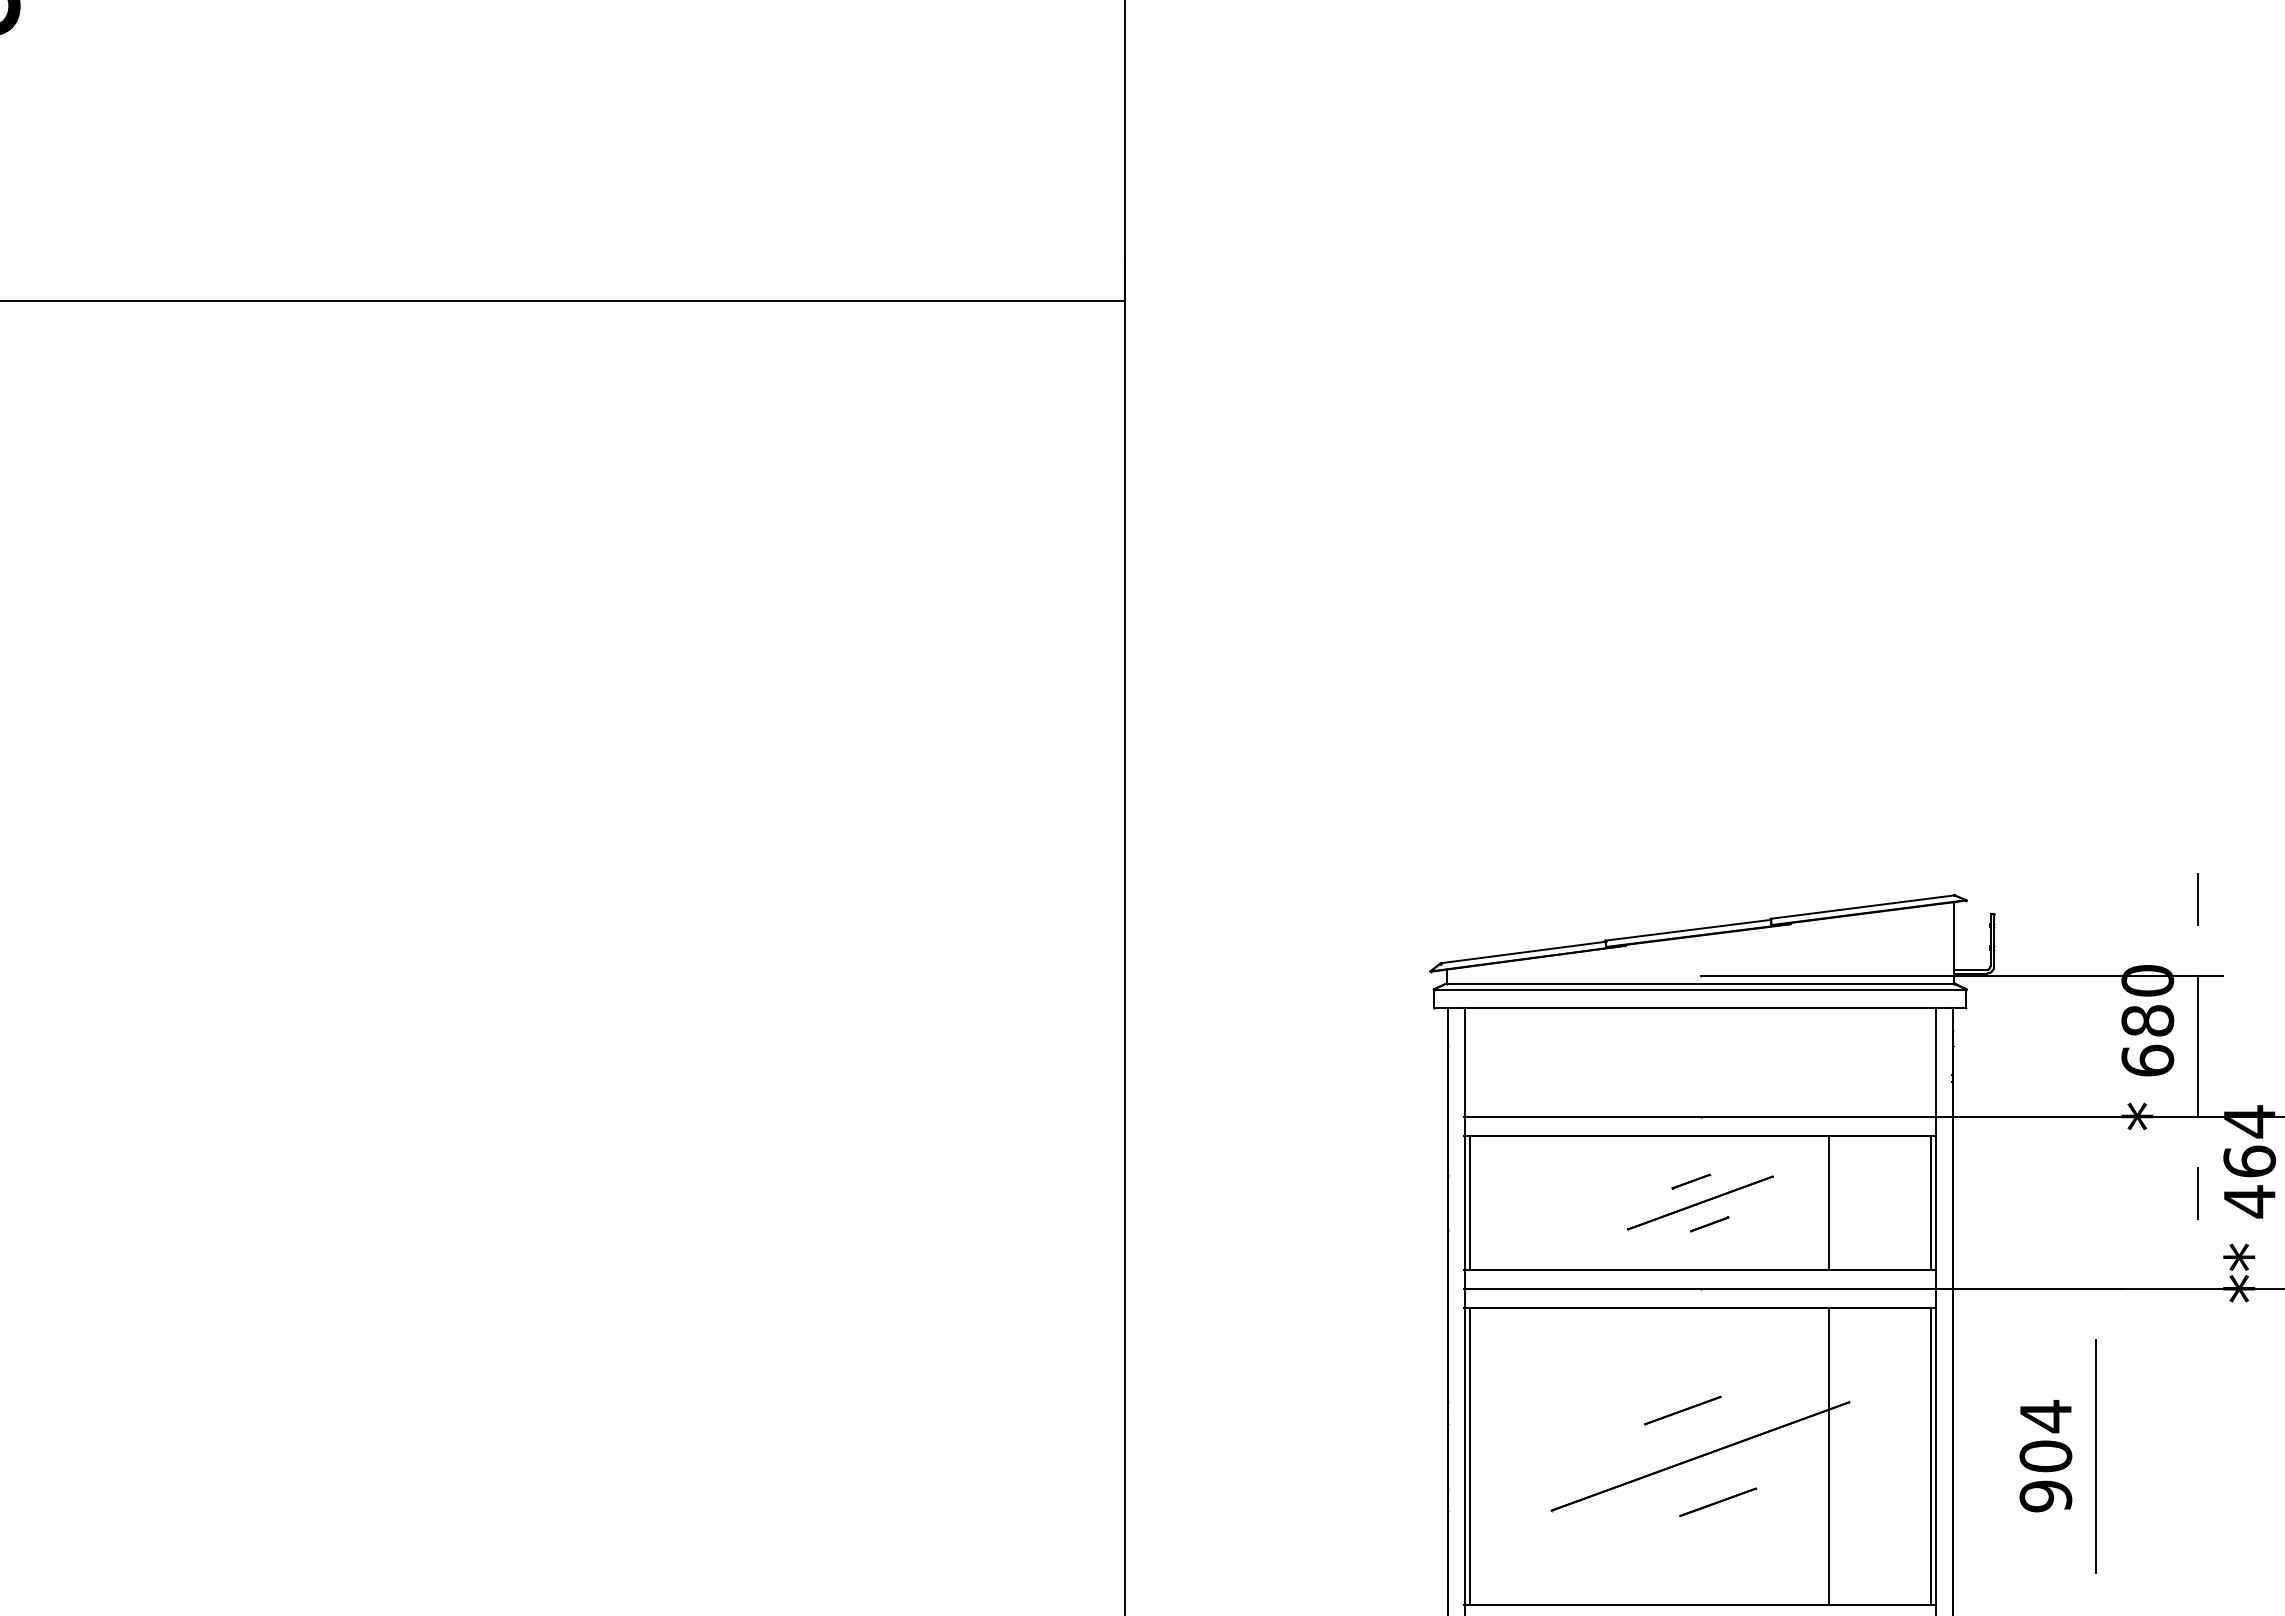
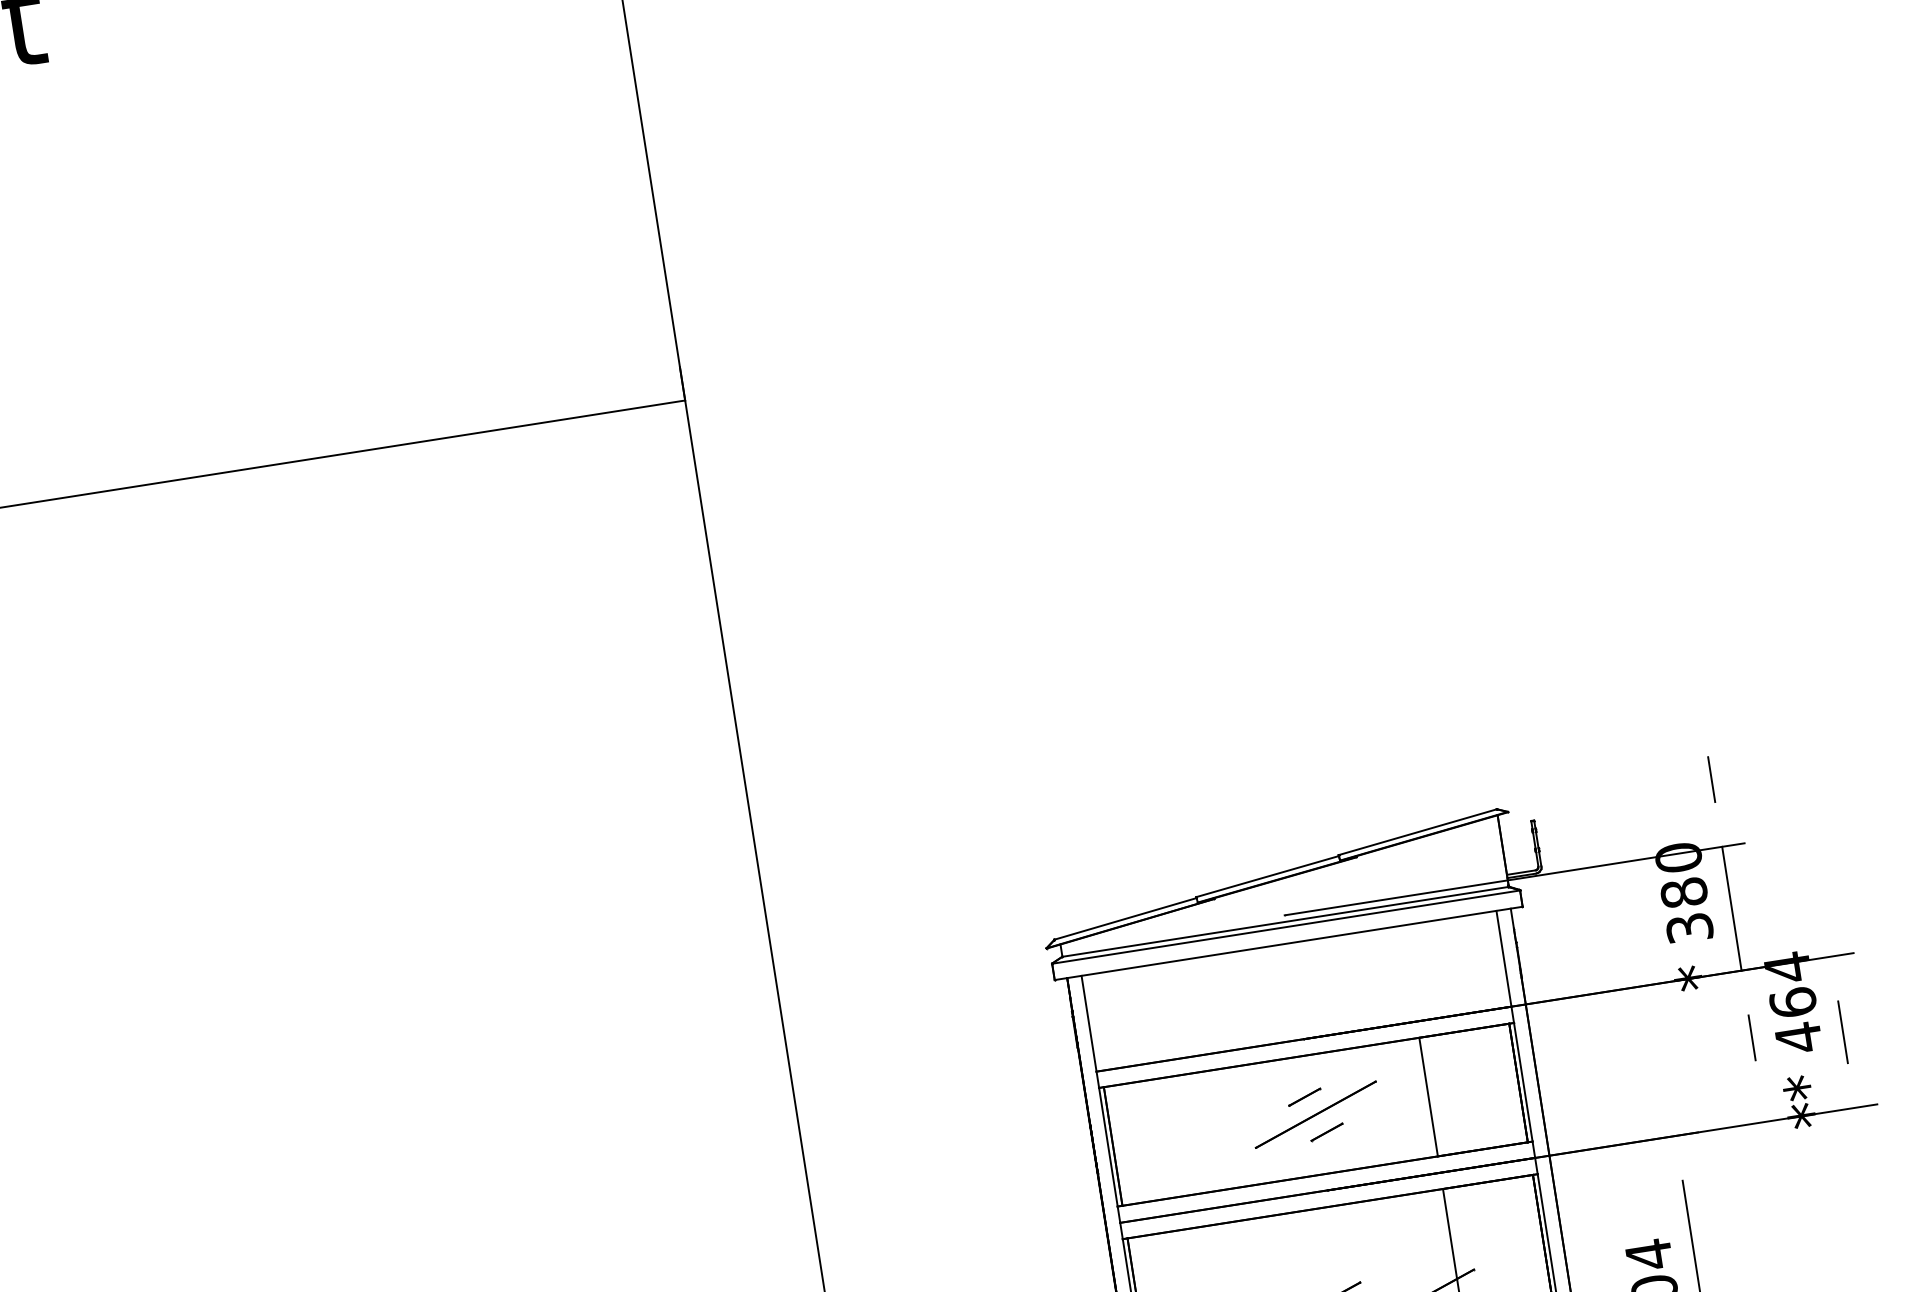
text: (2147, 1060) -> (1689, 927), 680 -> 380

